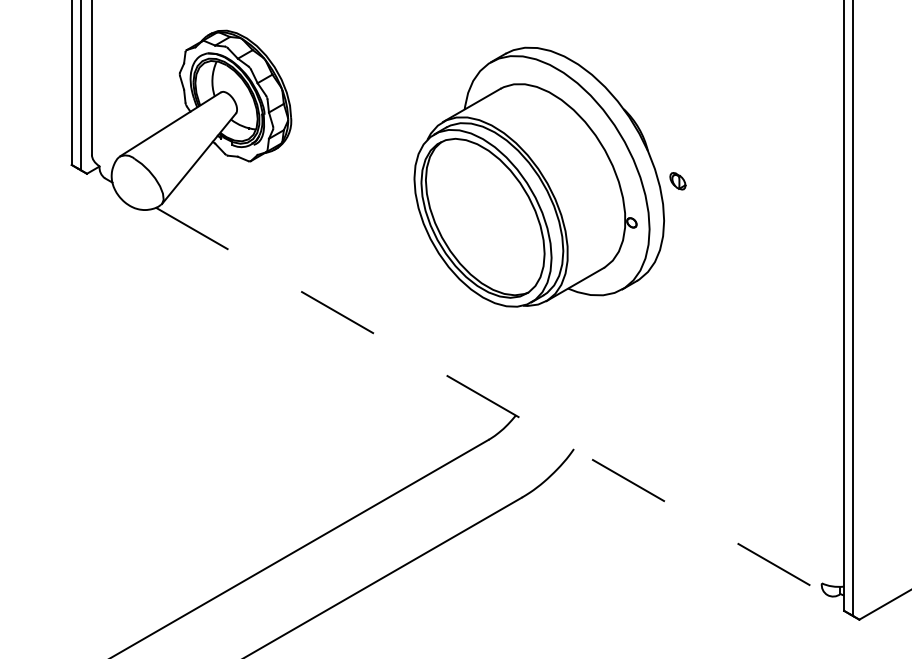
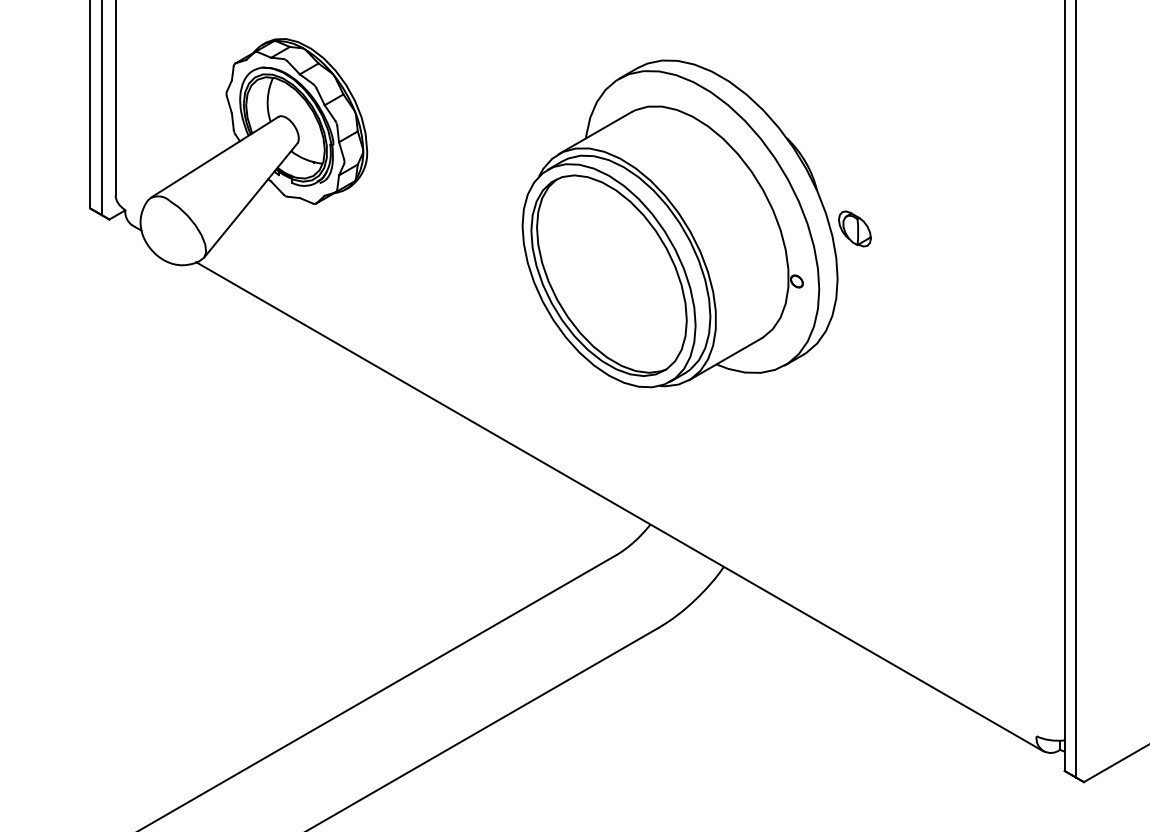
part: (677, 180) -> (854, 228), size x1.67
line: (492, 402) -> (620, 507), dashed -> solid

